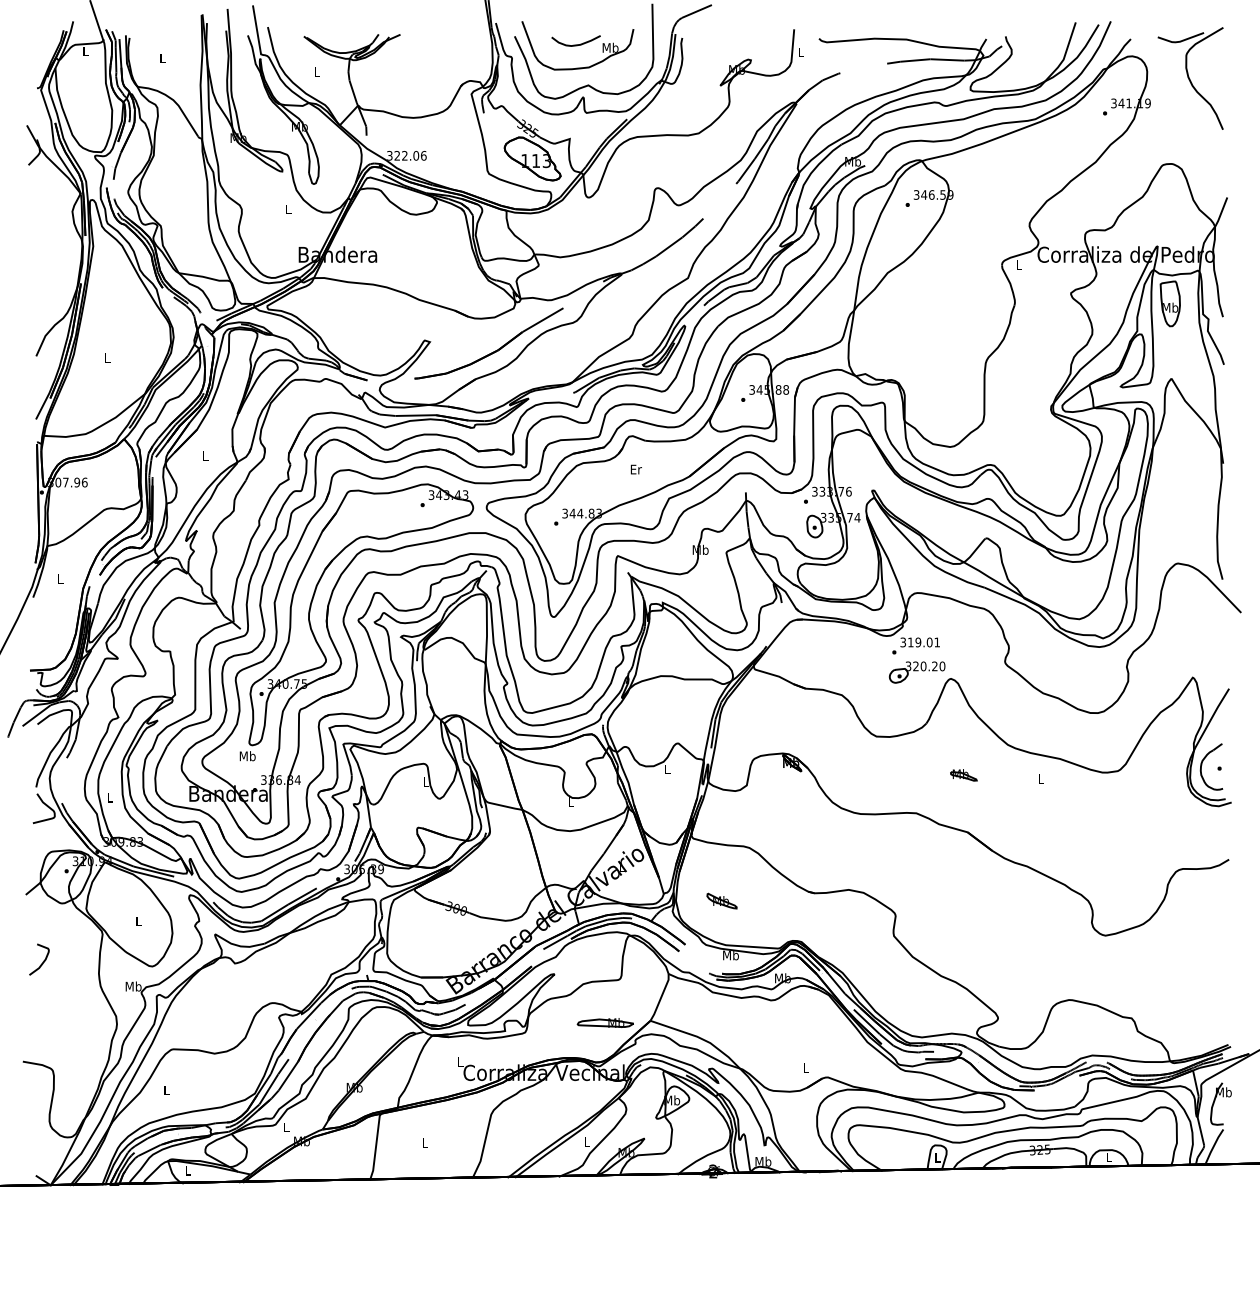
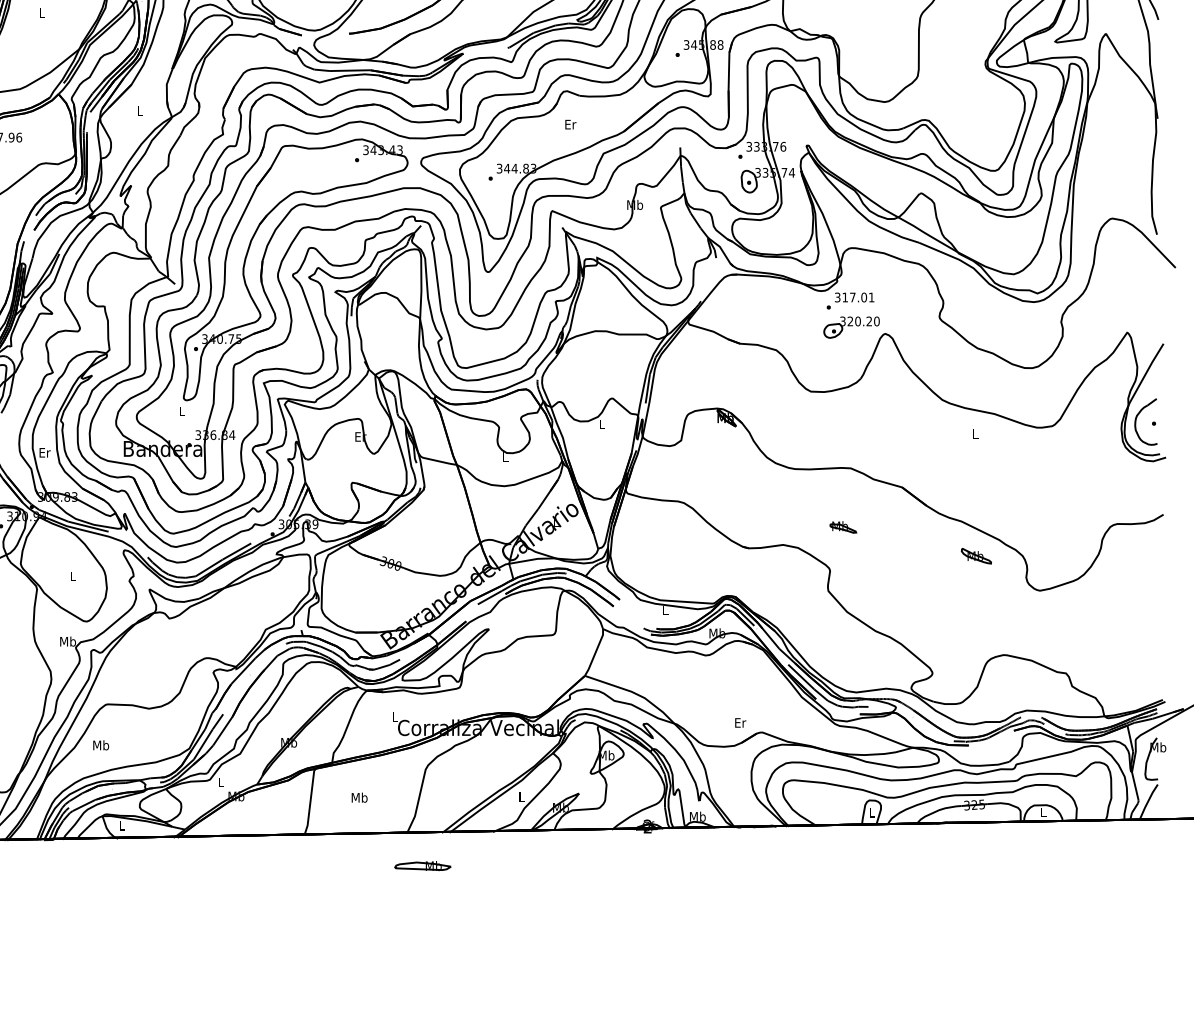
text: (918, 642) -> (852, 297), 319.01 -> 317.01
text: (247, 756) -> (181, 411), Mb -> L
part: (963, 775) -> (842, 527), moved
text: (426, 781) -> (360, 436), L -> Er
text: (110, 797) -> (44, 452), L -> Er
part: (721, 900) -> (975, 555), moved
text: (730, 955) -> (664, 610), Mb -> L
part: (604, 1022) -> (421, 865), moved
text: (805, 1067) -> (739, 722), L -> Er
text: (166, 1090) -> (100, 745), L -> Mb
text: (425, 1142) -> (359, 797), L -> Mb

